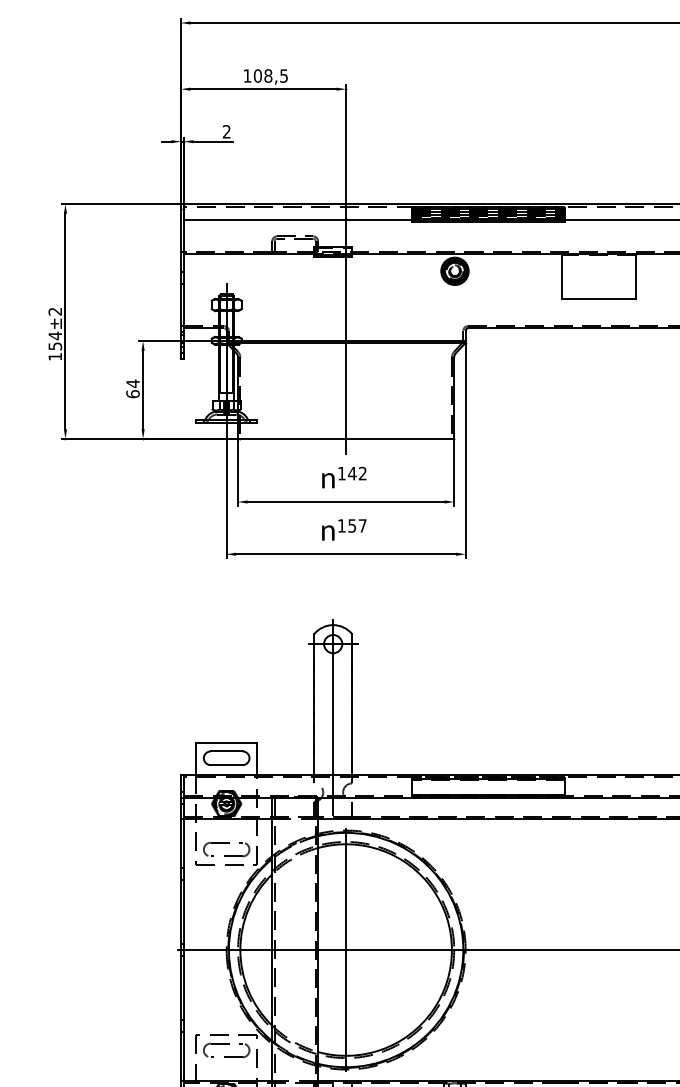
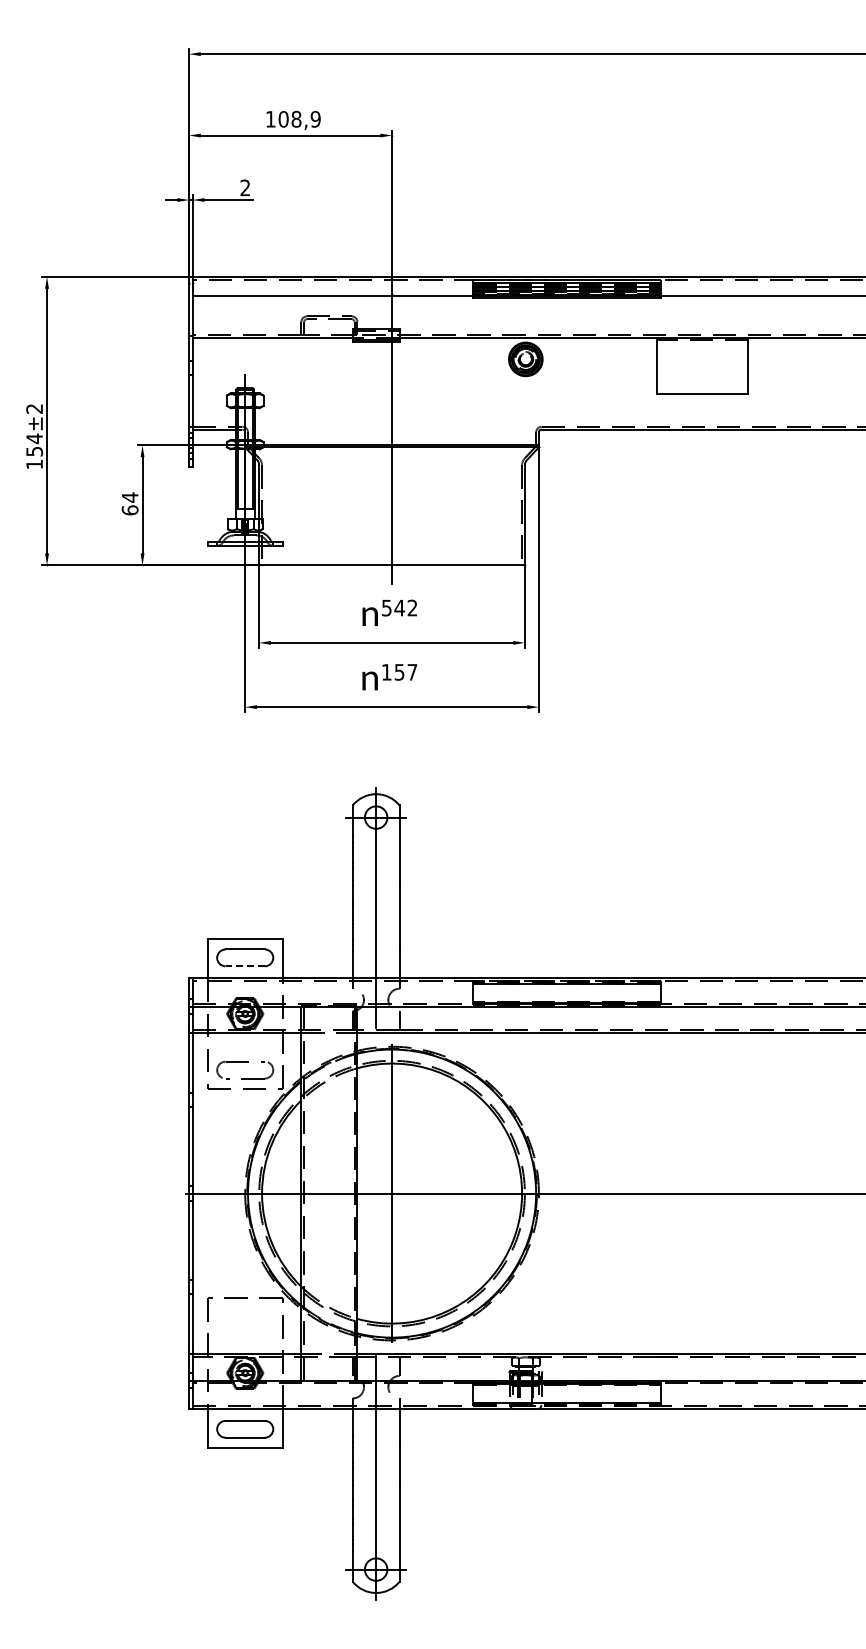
text: (283, 75) -> (315, 118), 108,5 -> 108,9
text: (341, 473) -> (386, 607), 142 -> 542
line: (226, 765) -> (245, 966), solid -> dashed
part: (226, 1044) -> (245, 1309), removed

